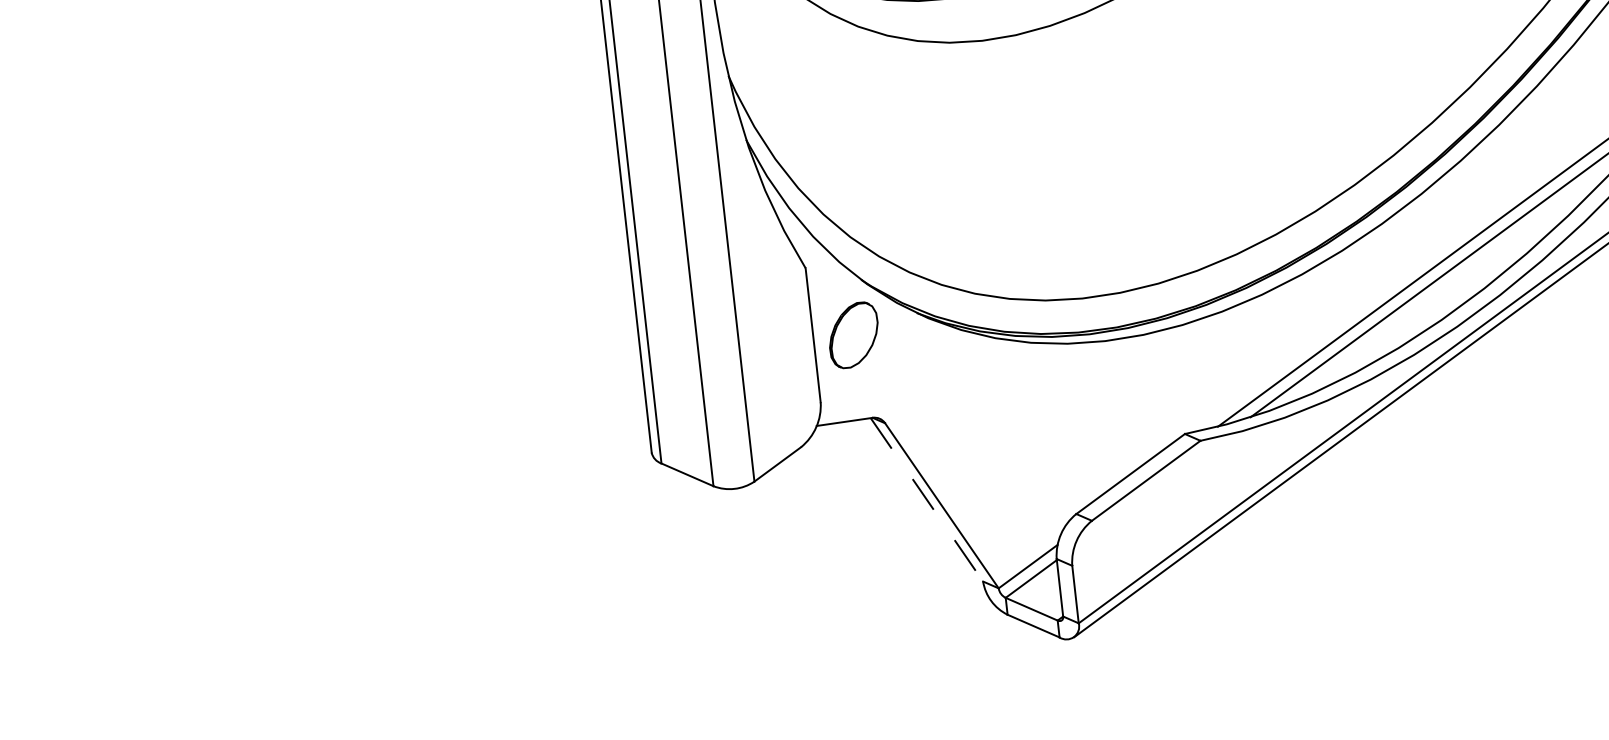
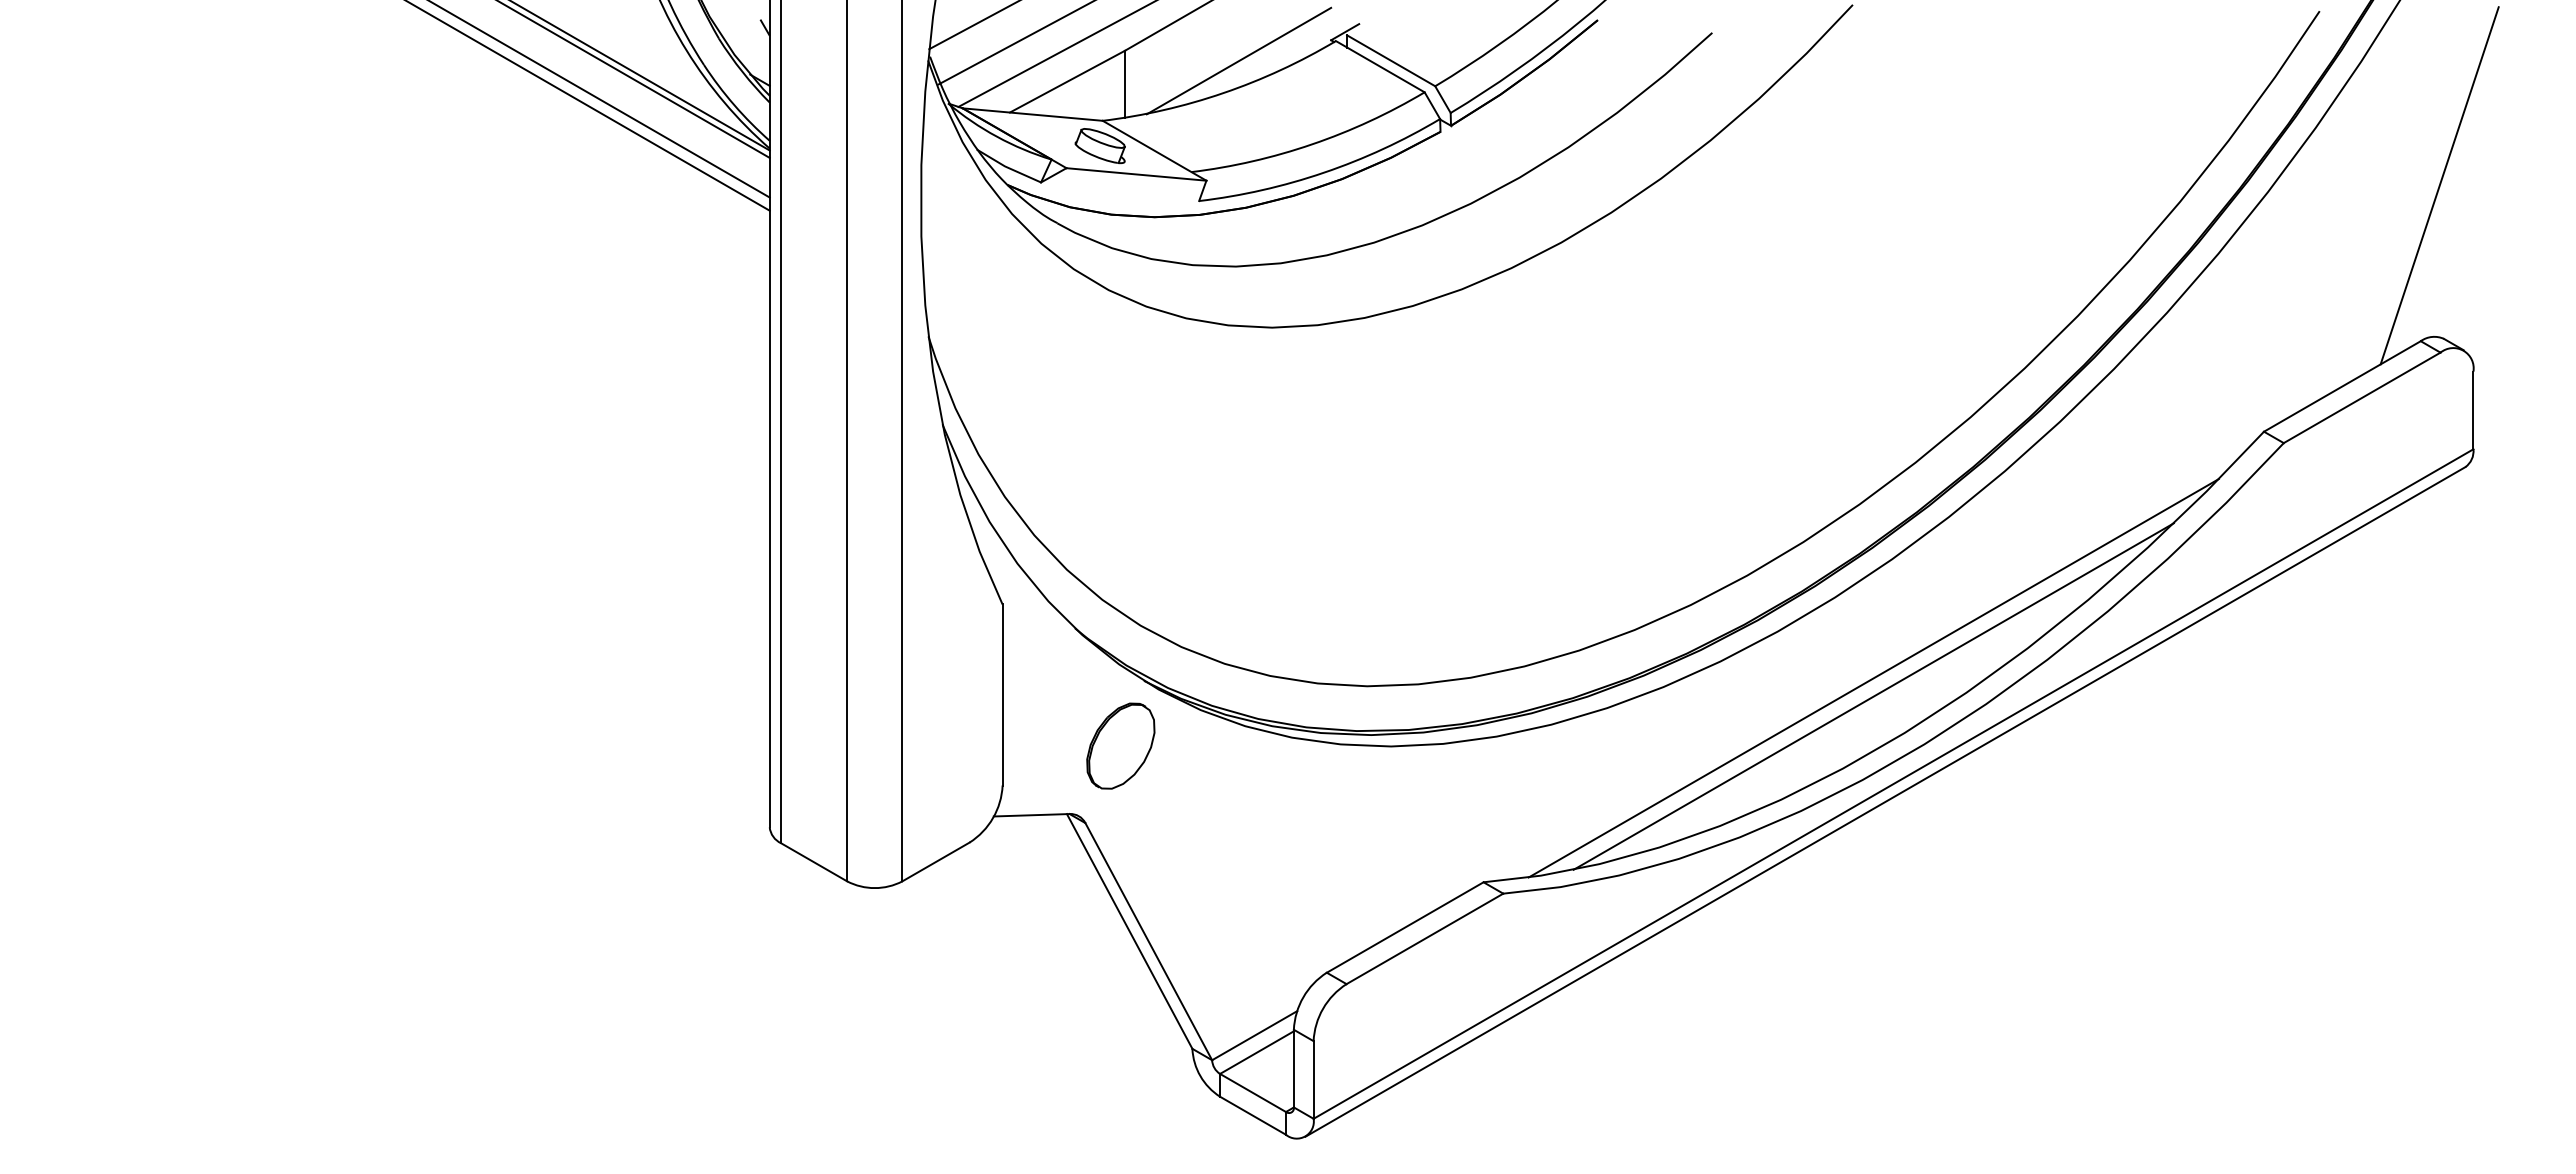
part: (853, 334) -> (1120, 745), moved
line: (926, 499) -> (1129, 931), dashed -> solid

